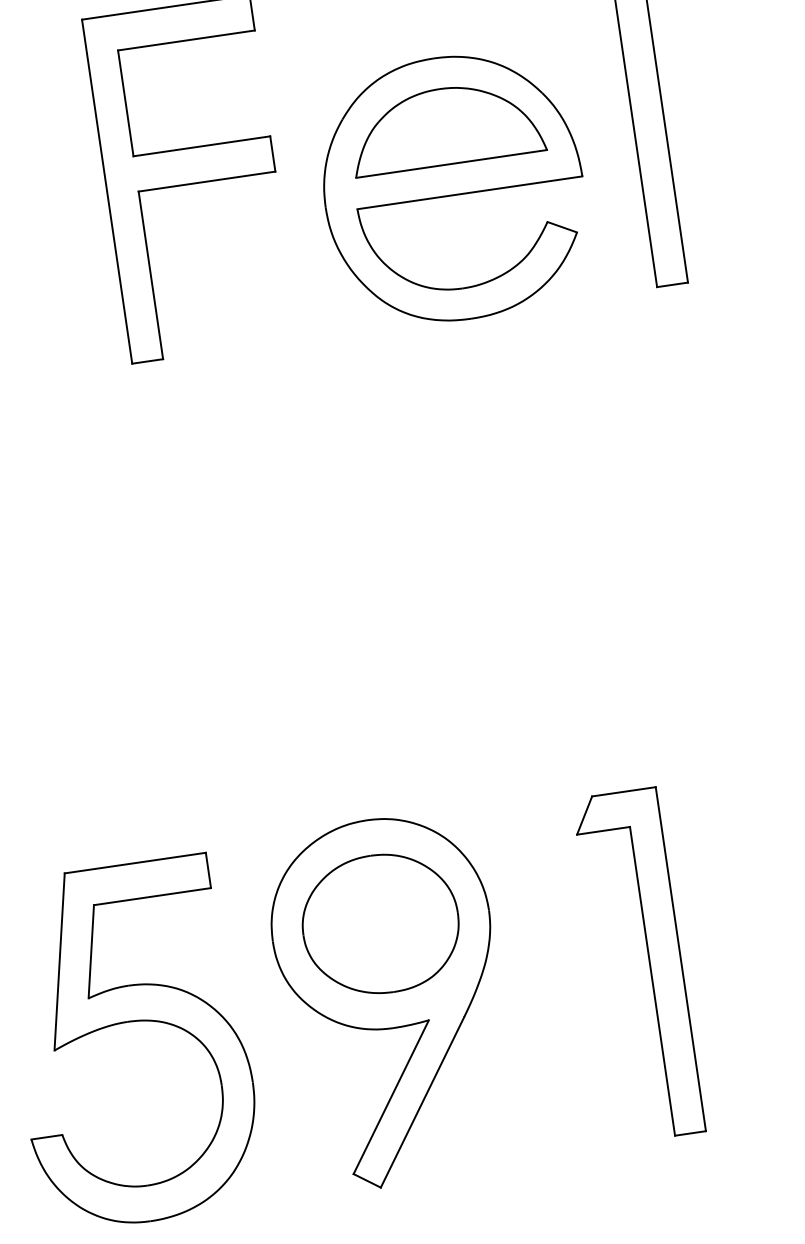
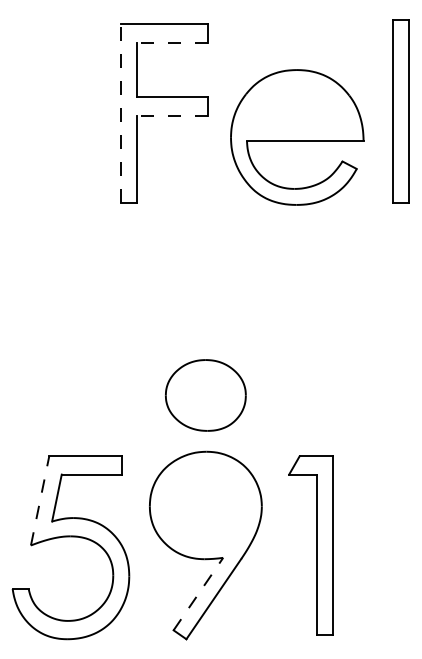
line: (186, 40) -> (172, 42), solid -> dashed
part: (446, 126) -> (298, 105), removed
line: (206, 181) -> (172, 115), solid -> dashed
line: (107, 191) -> (121, 113), solid -> dashed
part: (379, 924) -> (205, 395), moved
line: (60, 961) -> (40, 500), solid -> dashed
part: (638, 965) -> (310, 545), moved
line: (391, 1097) -> (198, 594), solid -> dashed

